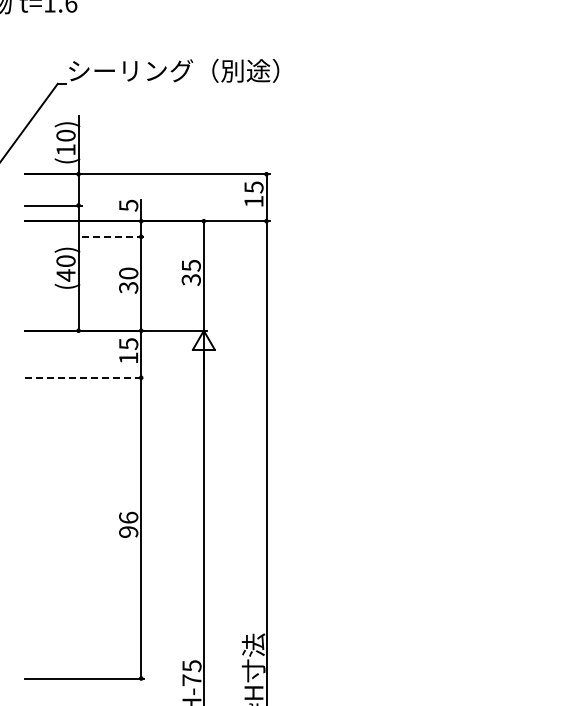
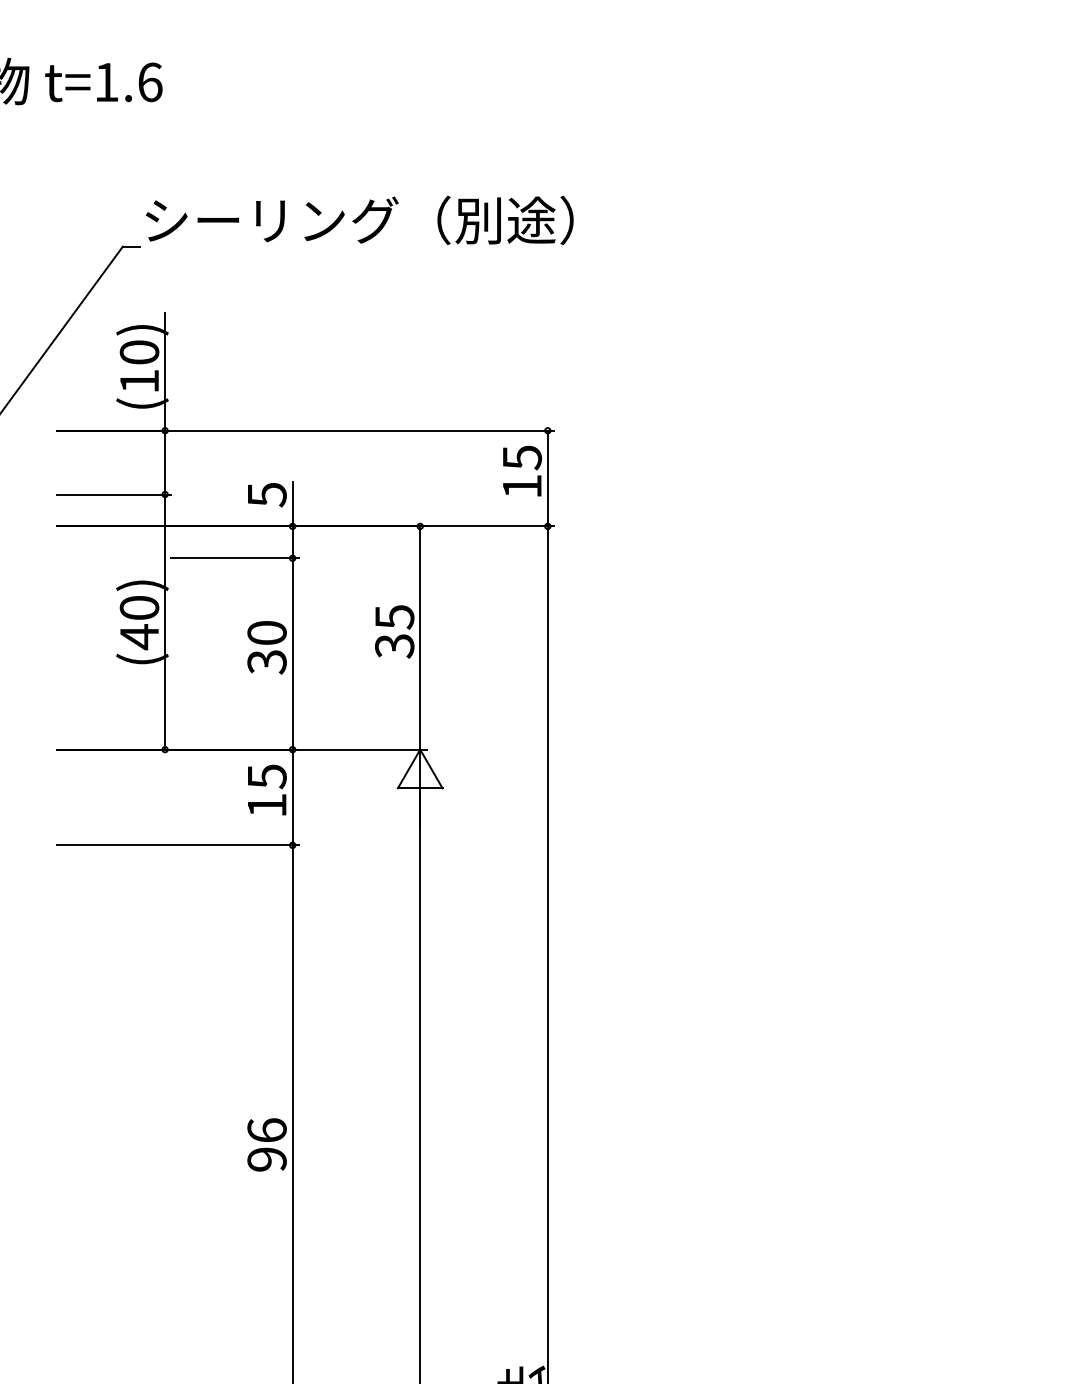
line: (113, 236) -> (236, 557), dashed -> solid
line: (84, 377) -> (177, 844), dashed -> solid

